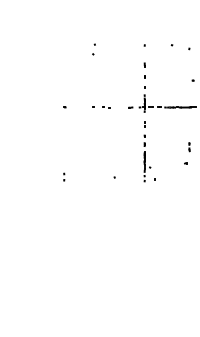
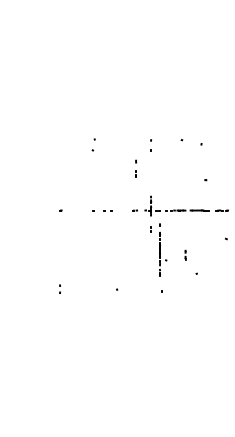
line: (144, 72) -> (135, 170), moved
part: (189, 146) -> (185, 254), moved
part: (147, 157) -> (163, 249), moved

